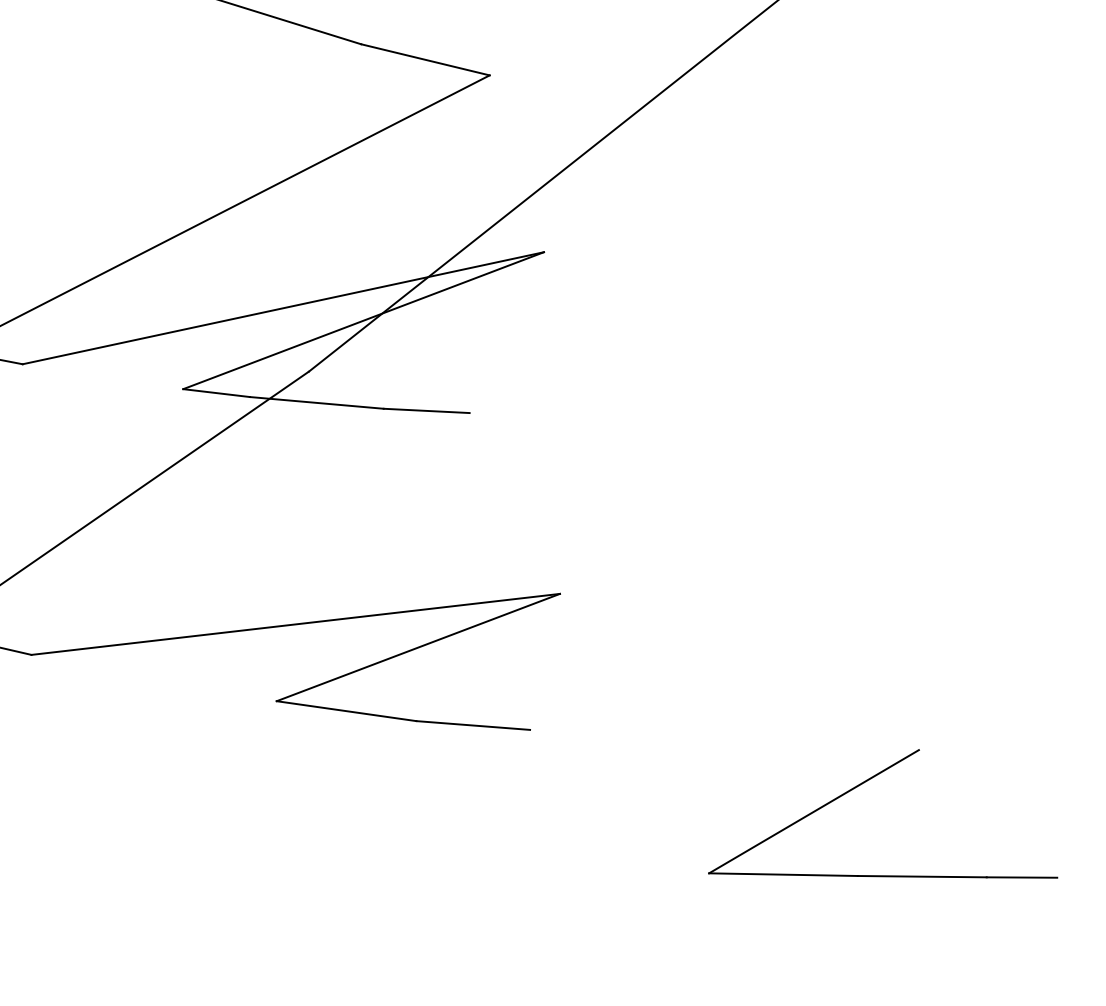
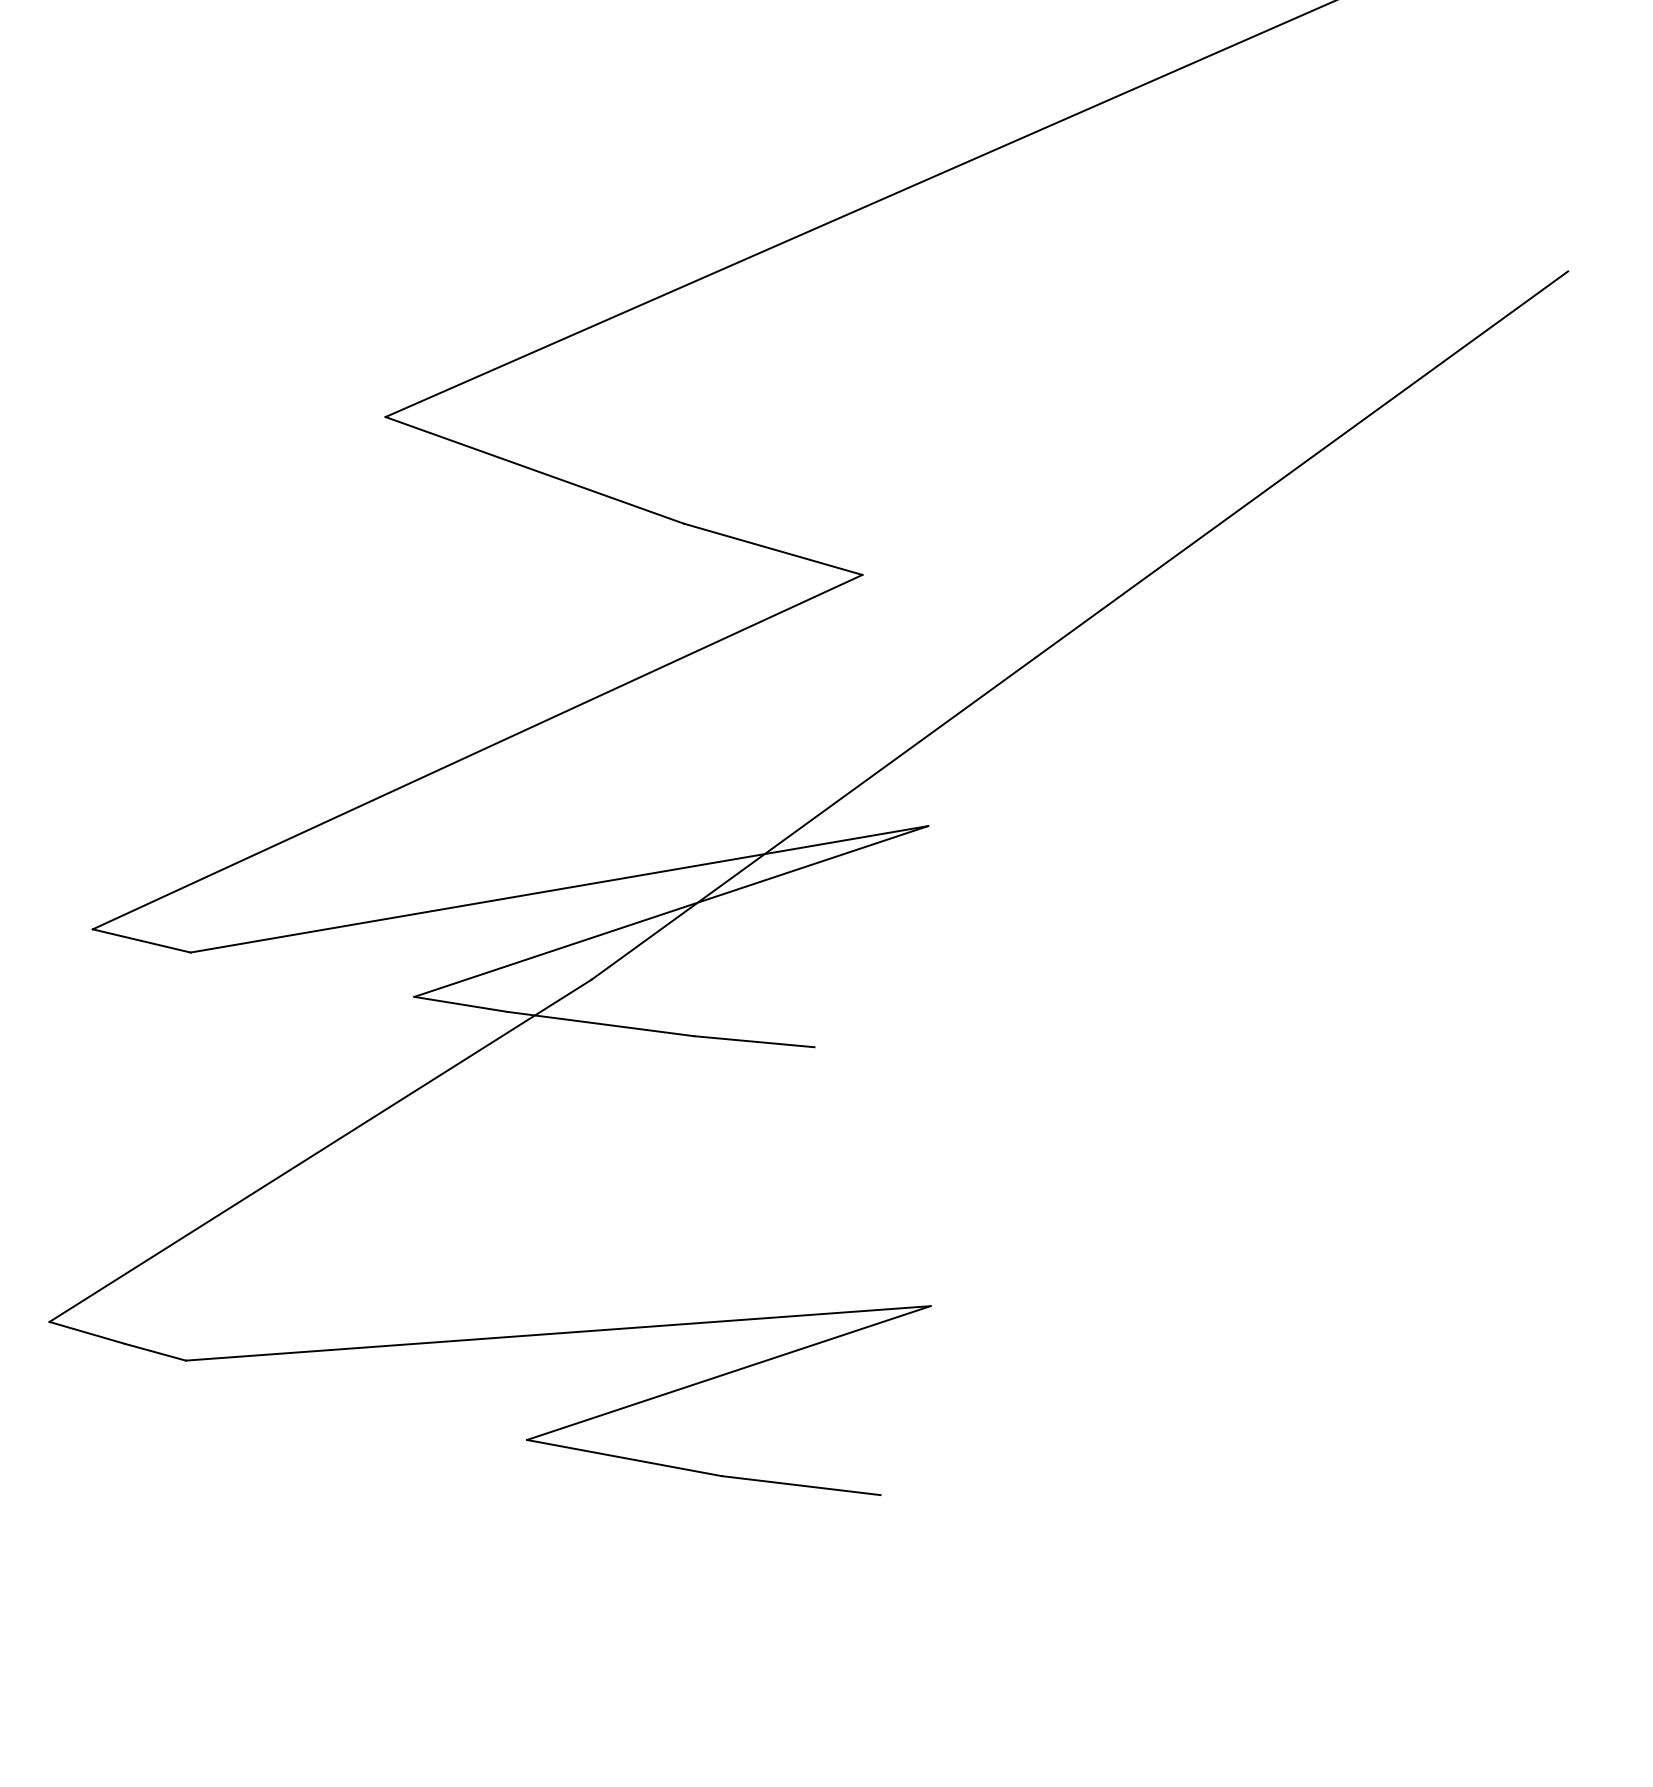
part: (861, 784) -> (1342, 1591), removed

